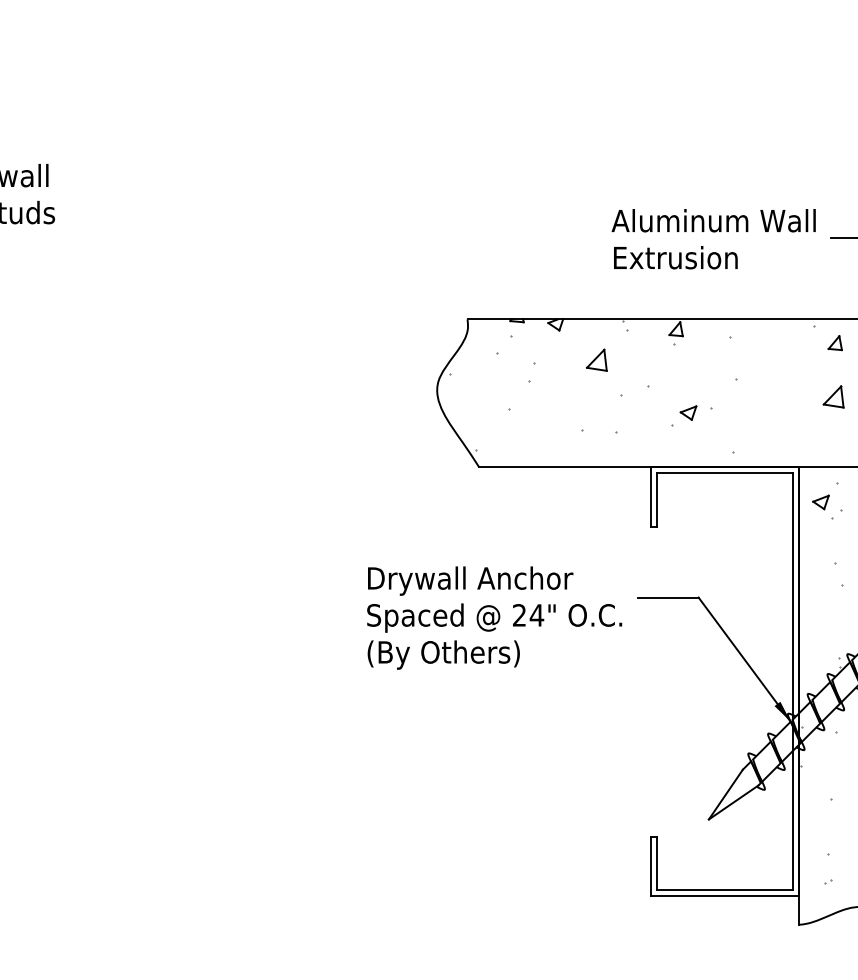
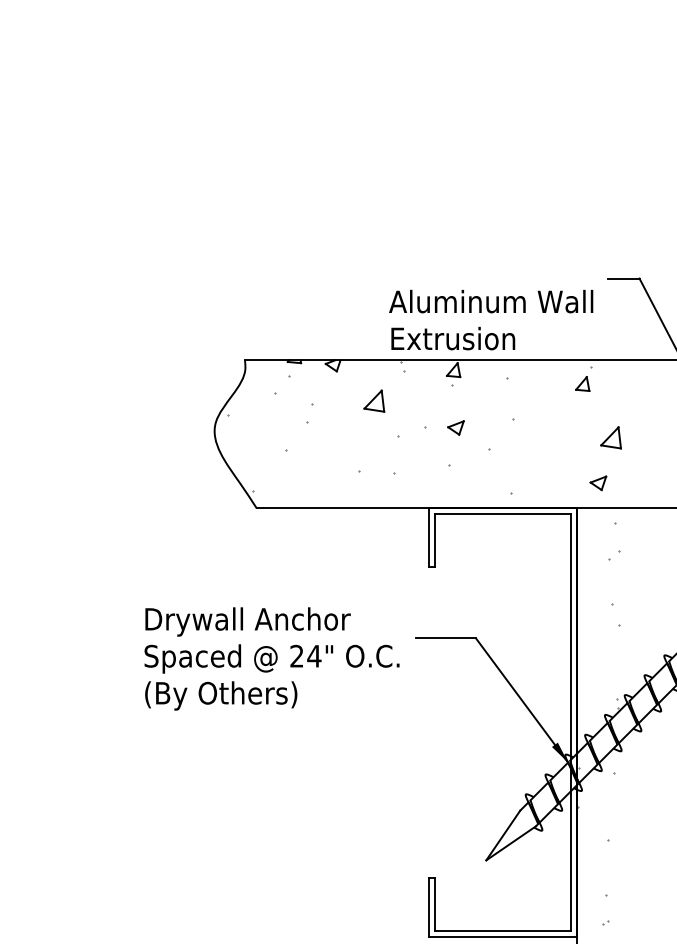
text: (713, 239) -> (490, 320), moved
part: (834, 343) -> (581, 384), moved
part: (688, 412) -> (455, 427), moved
part: (820, 502) -> (597, 483), moved

